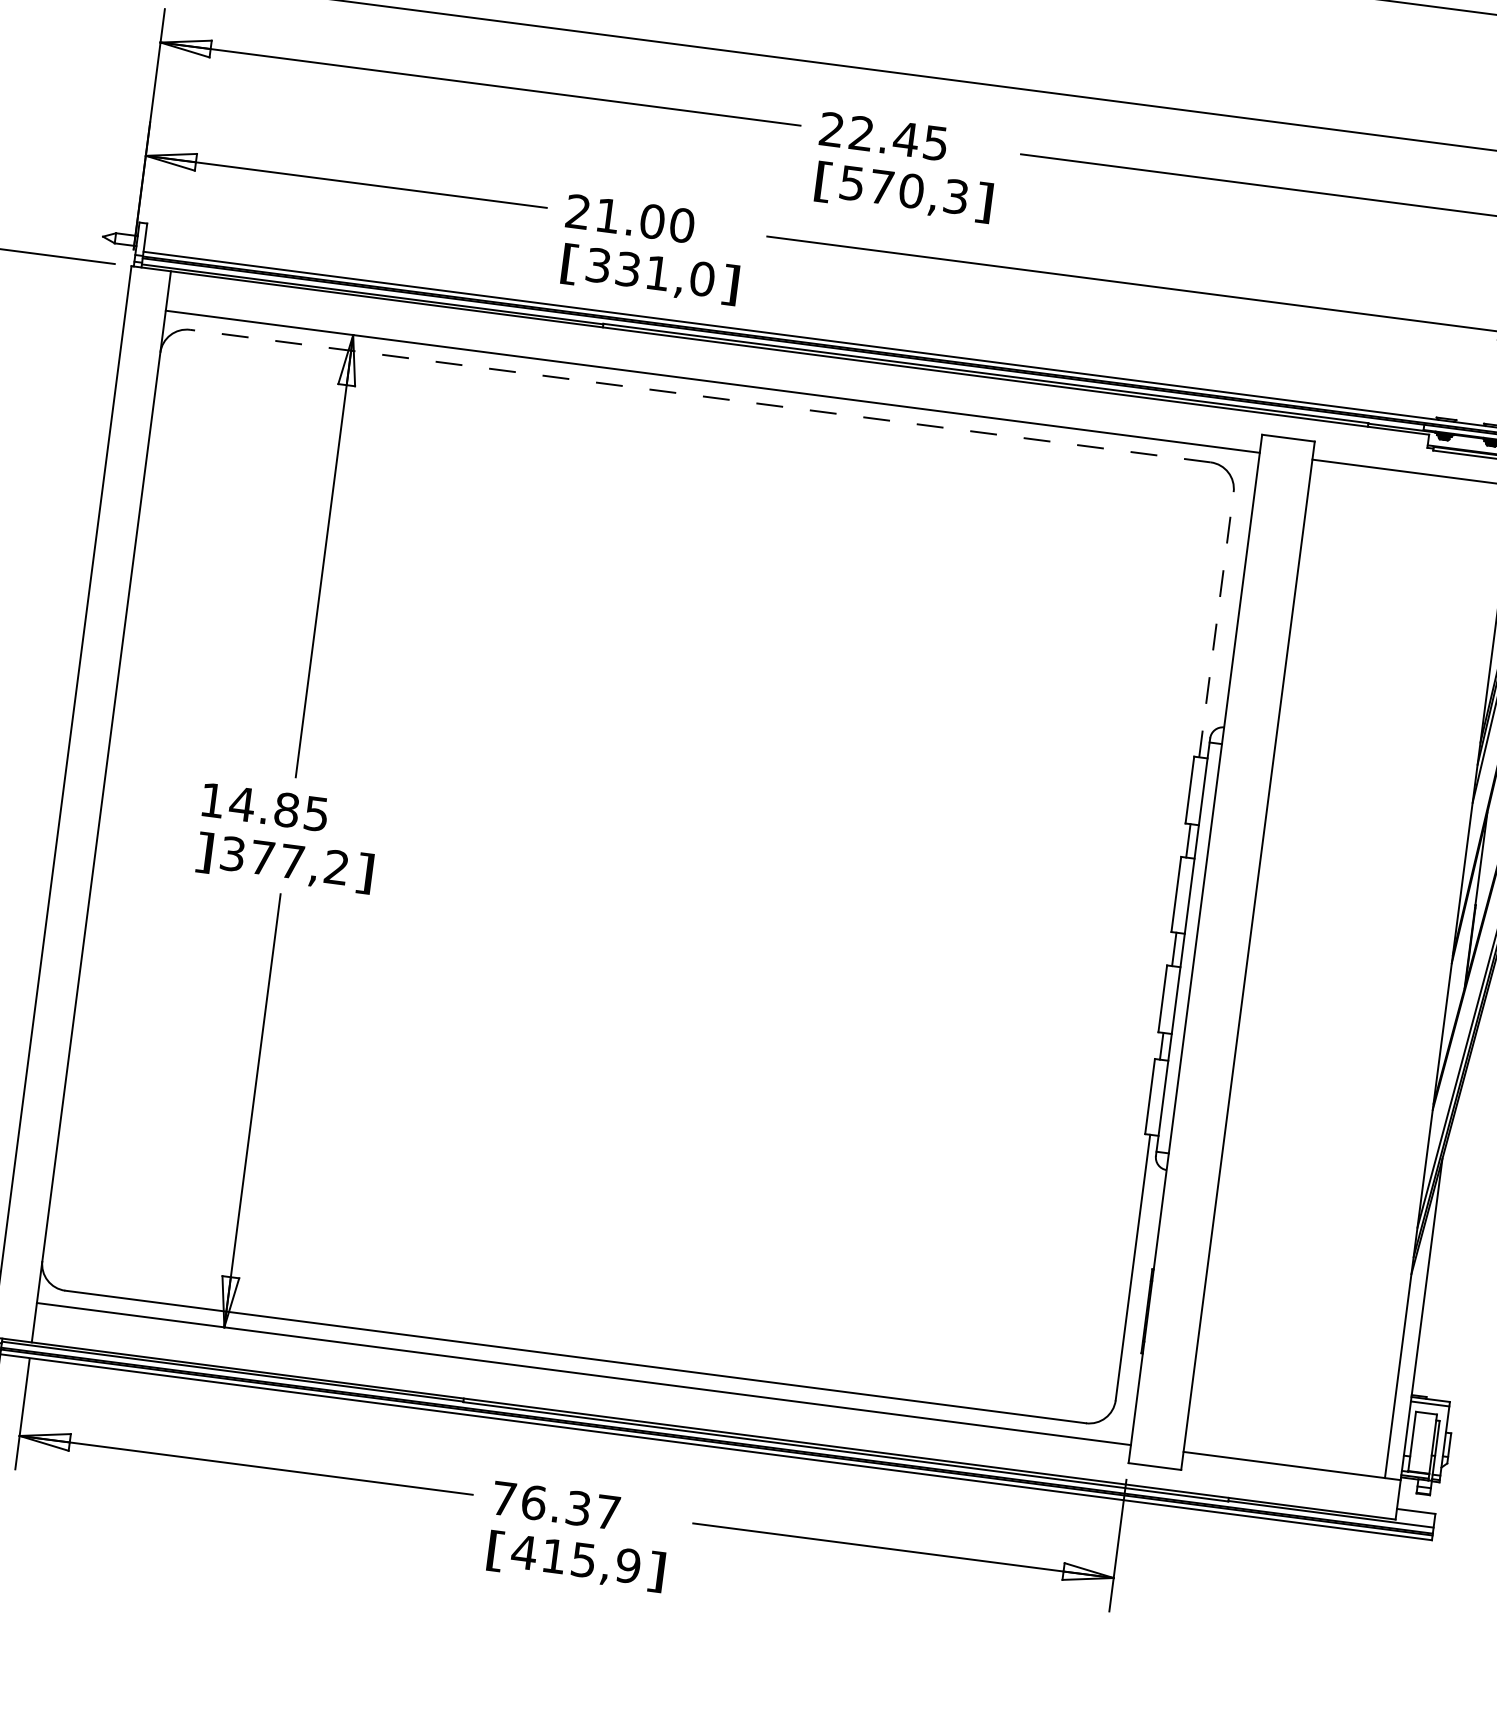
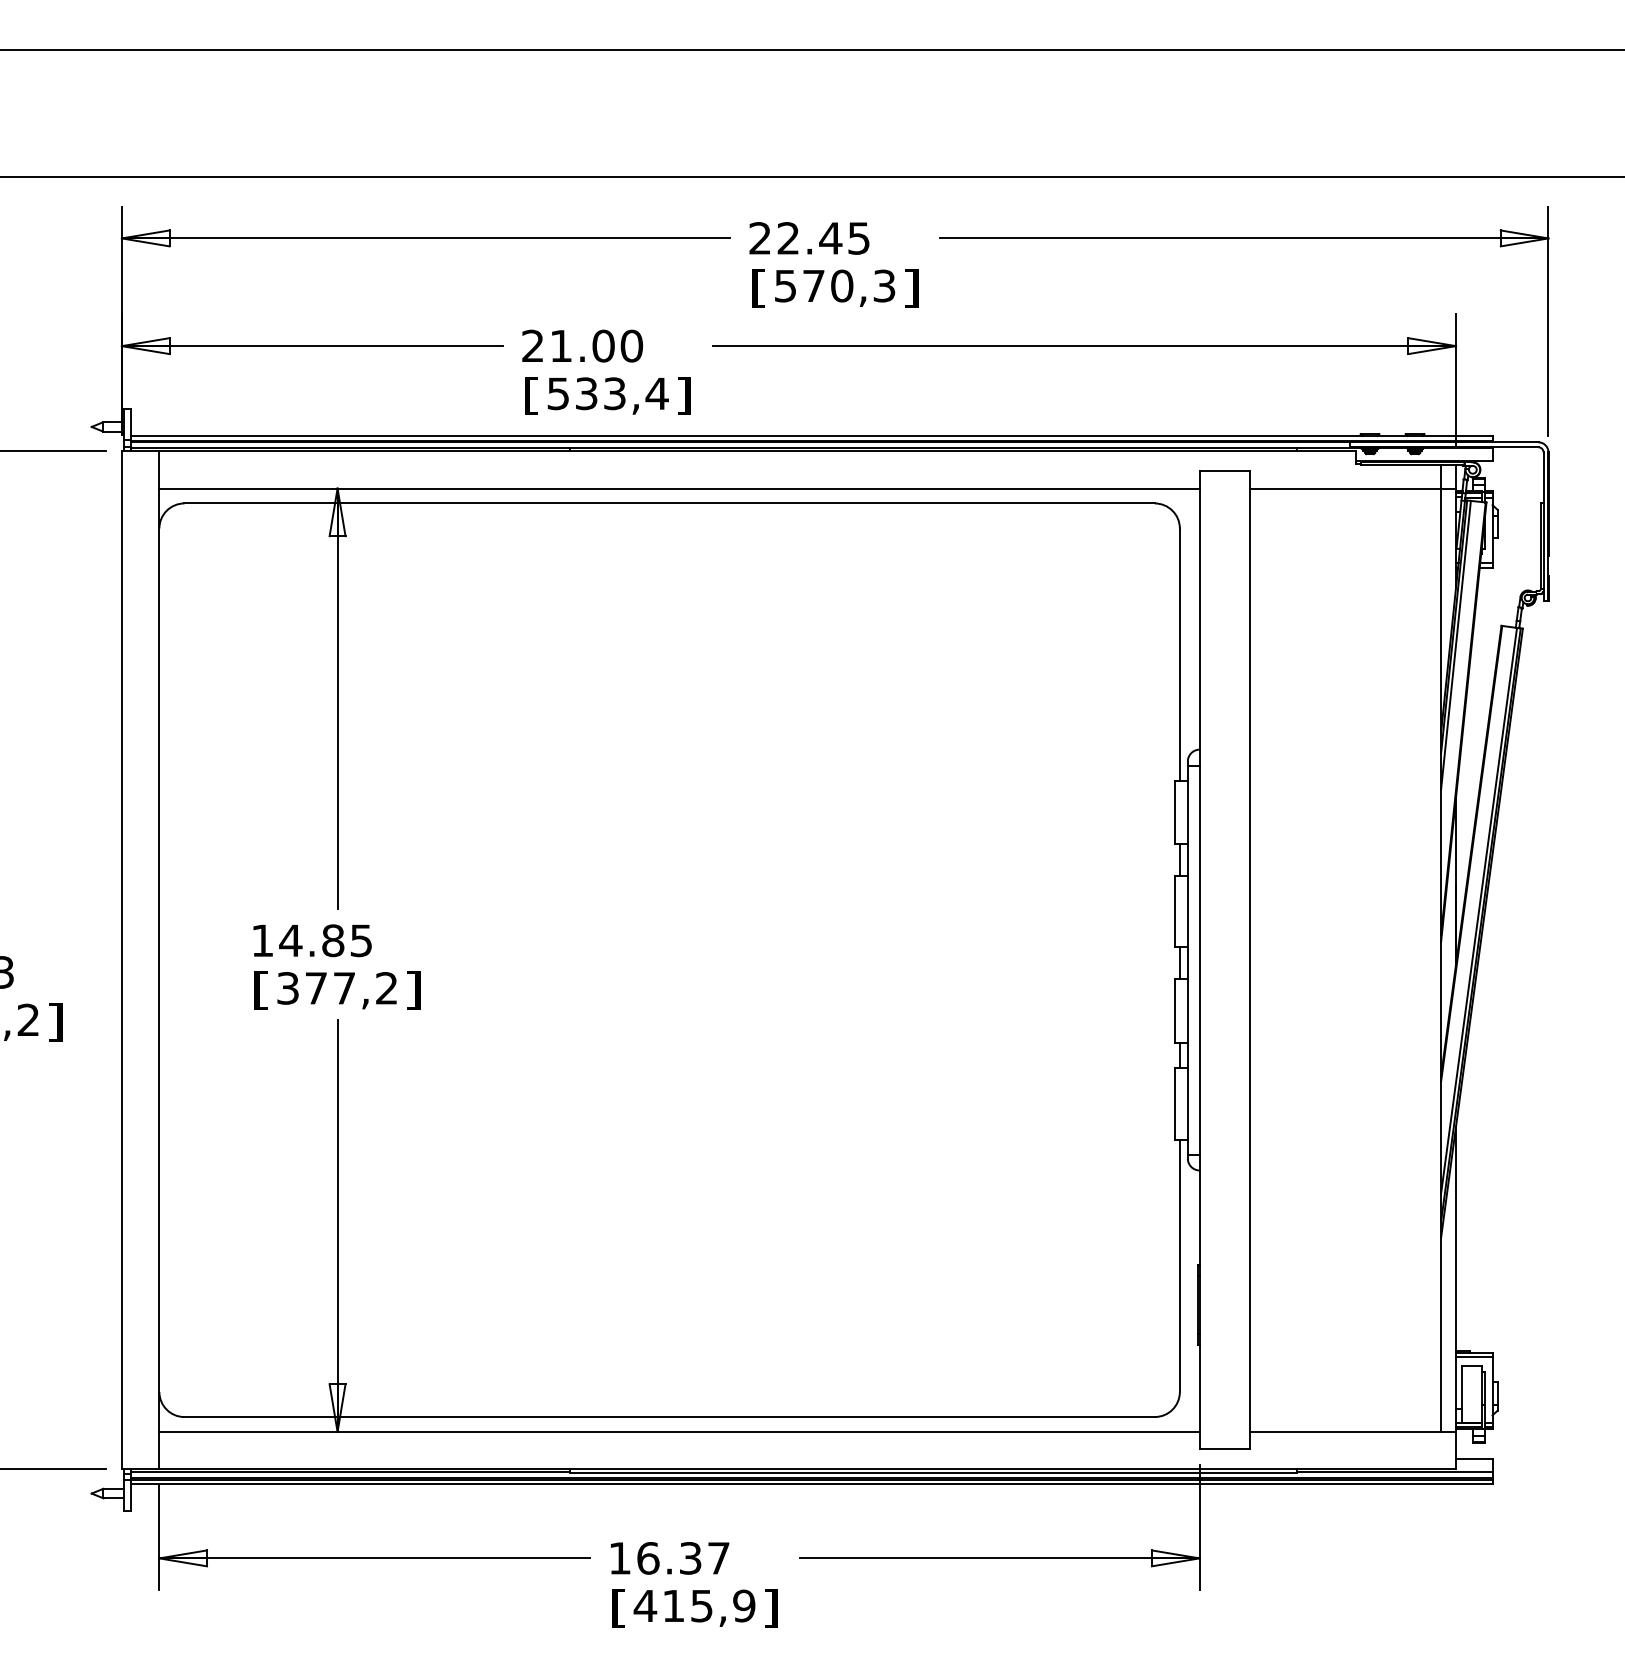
text: (651, 272) -> (608, 393), 331,0 -> 533,4
line: (700, 396) -> (669, 503), dashed -> solid
line: (1216, 624) -> (1179, 654), dashed -> solid
text: (203, 852) -> (260, 990), ] -> [
text: (503, 1498) -> (619, 1558), 76.37 -> 16.37

